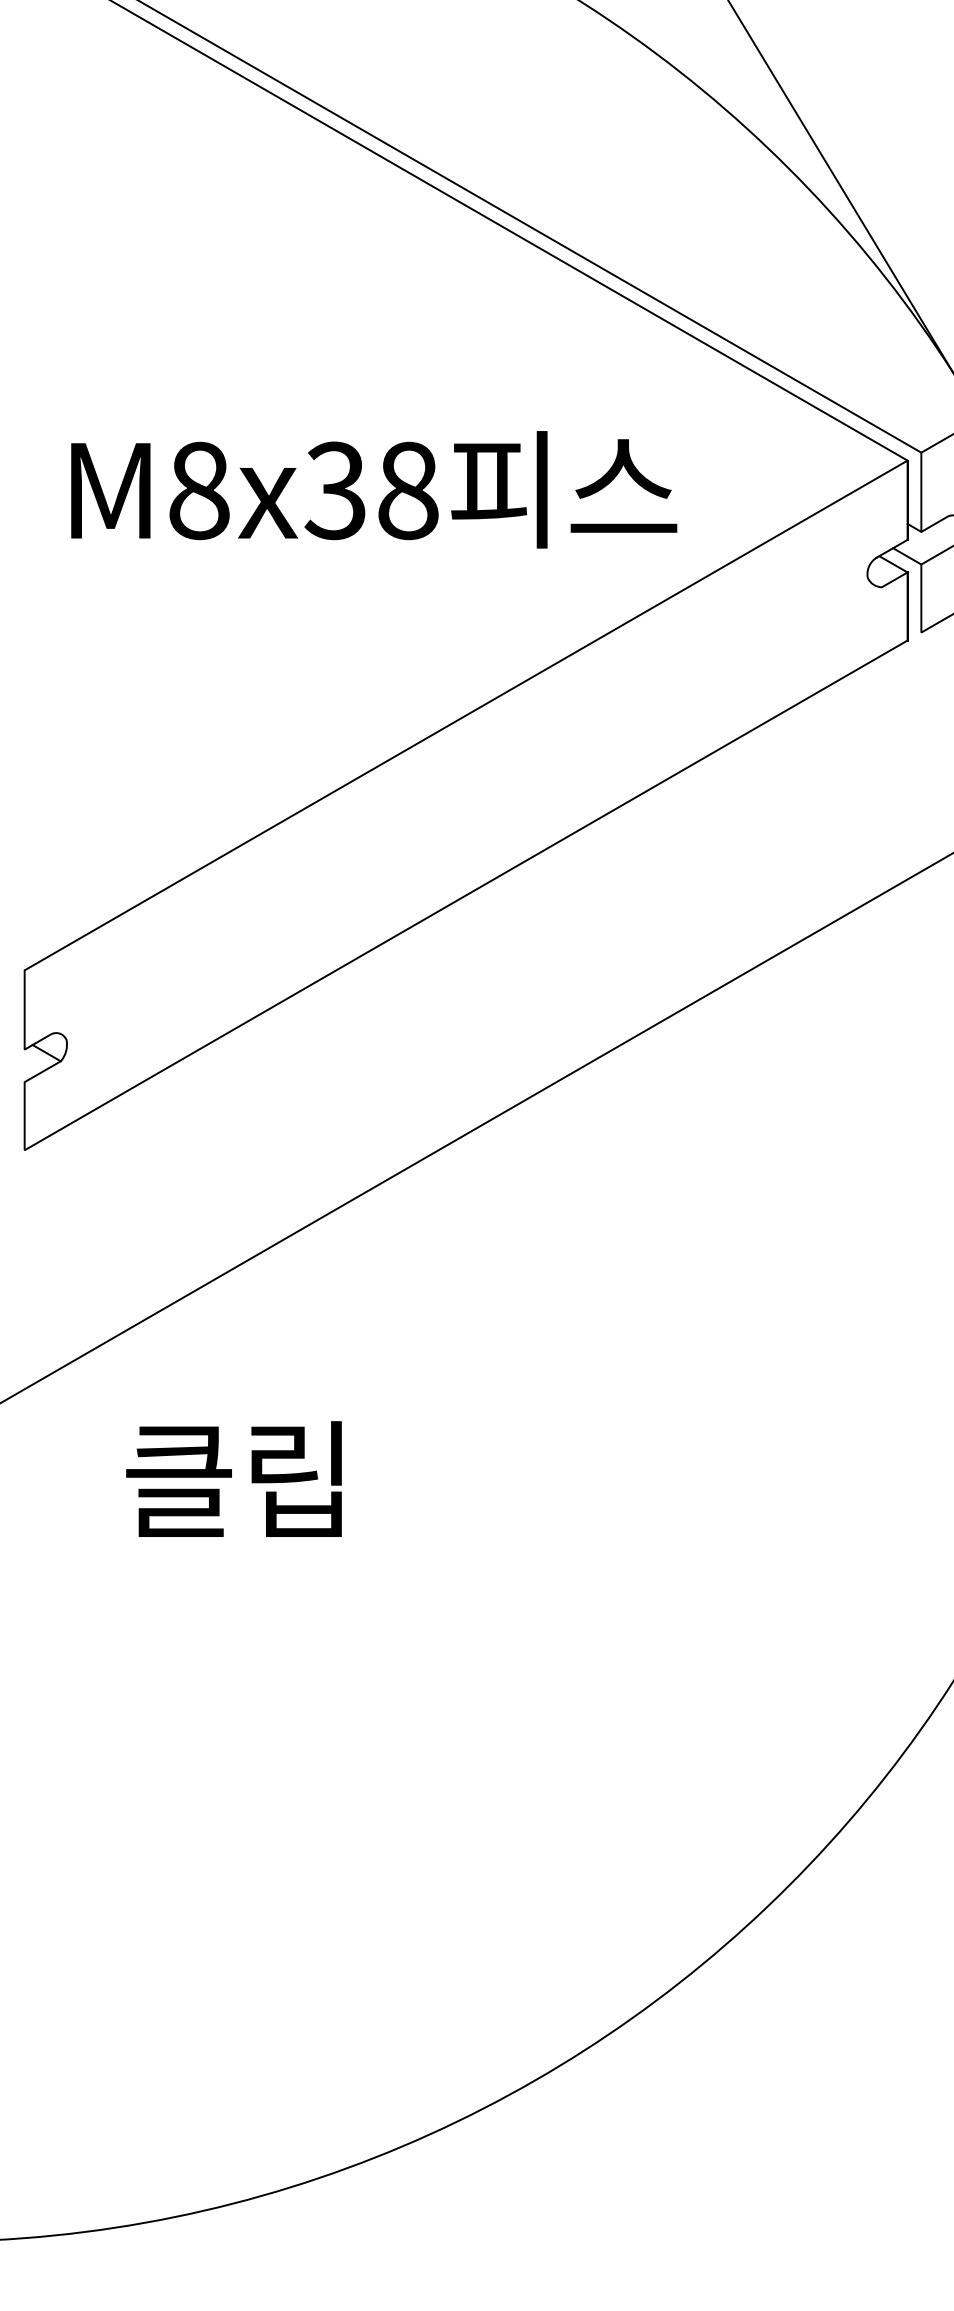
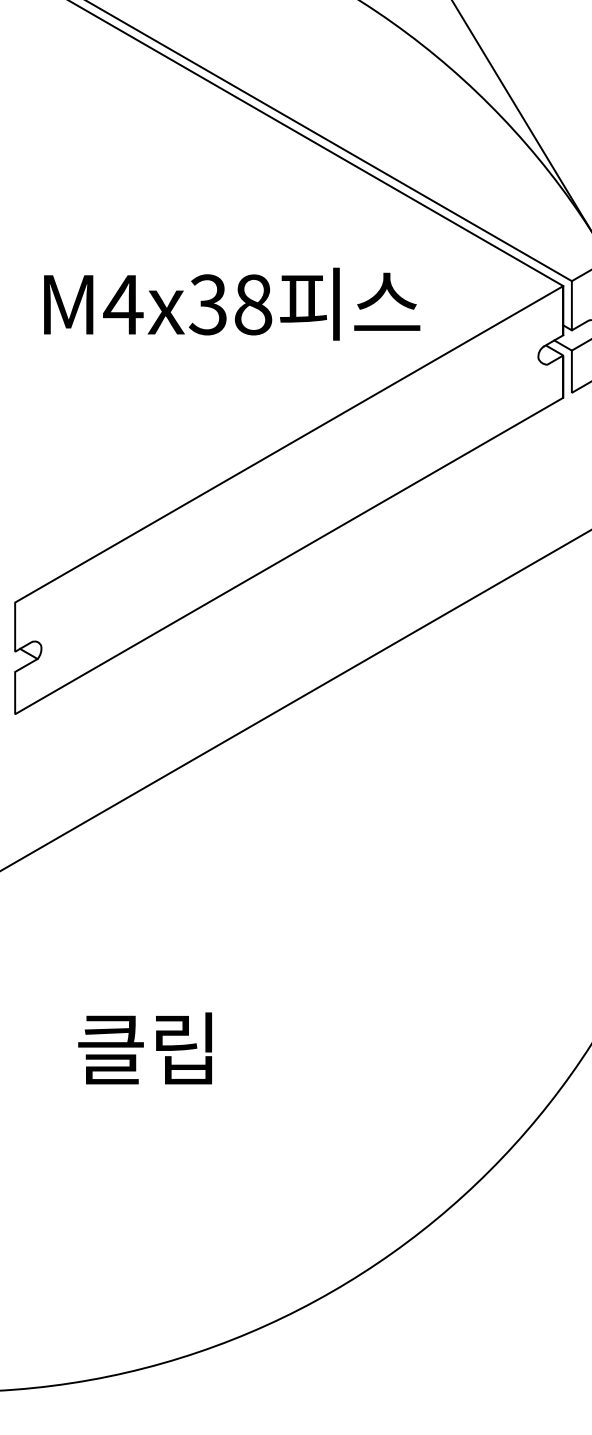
text: (199, 490) -> (123, 304), M8x38 -> M4x38
text: (232, 1479) -> (144, 1048), moved

